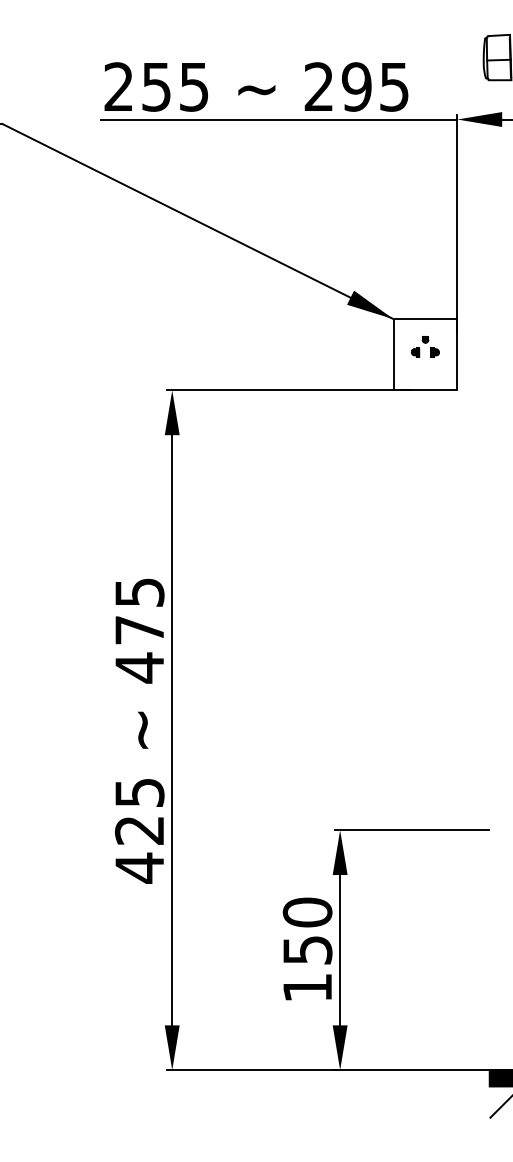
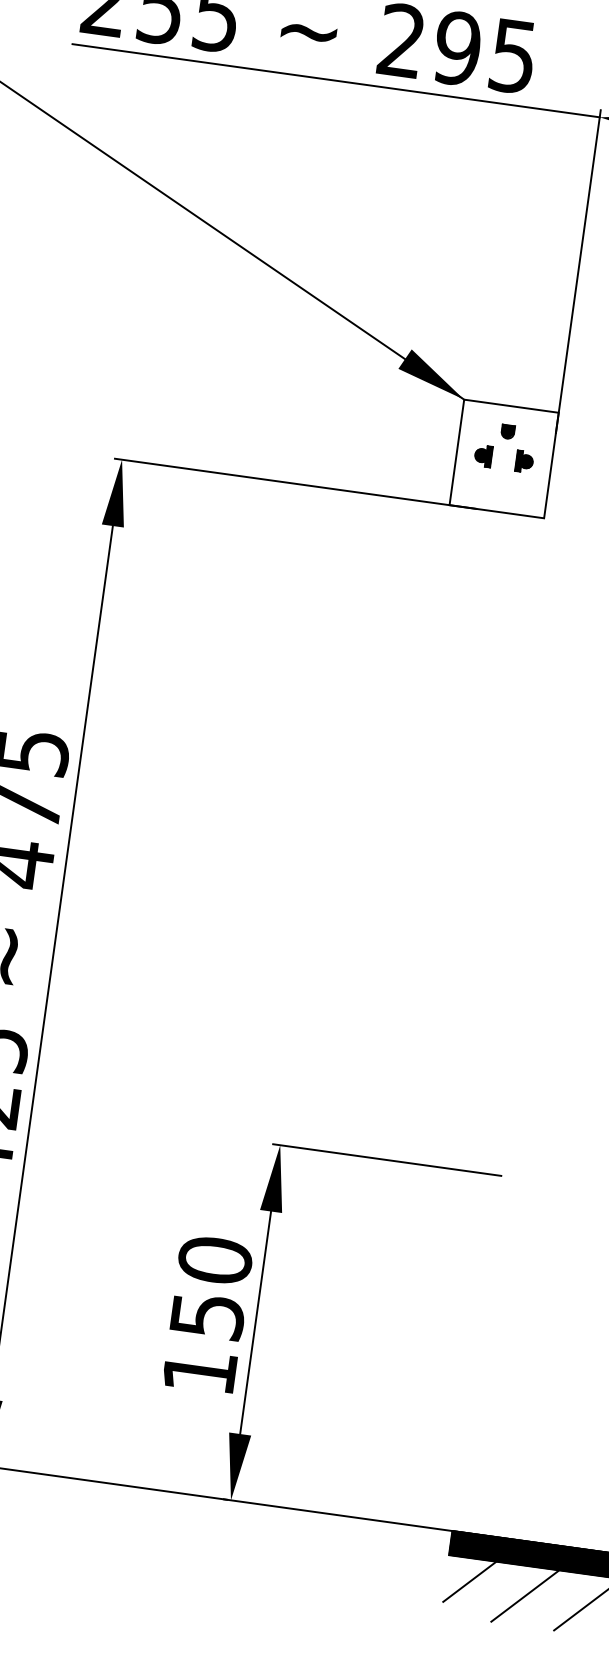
part: (425, 346) -> (505, 446), size x1.43

